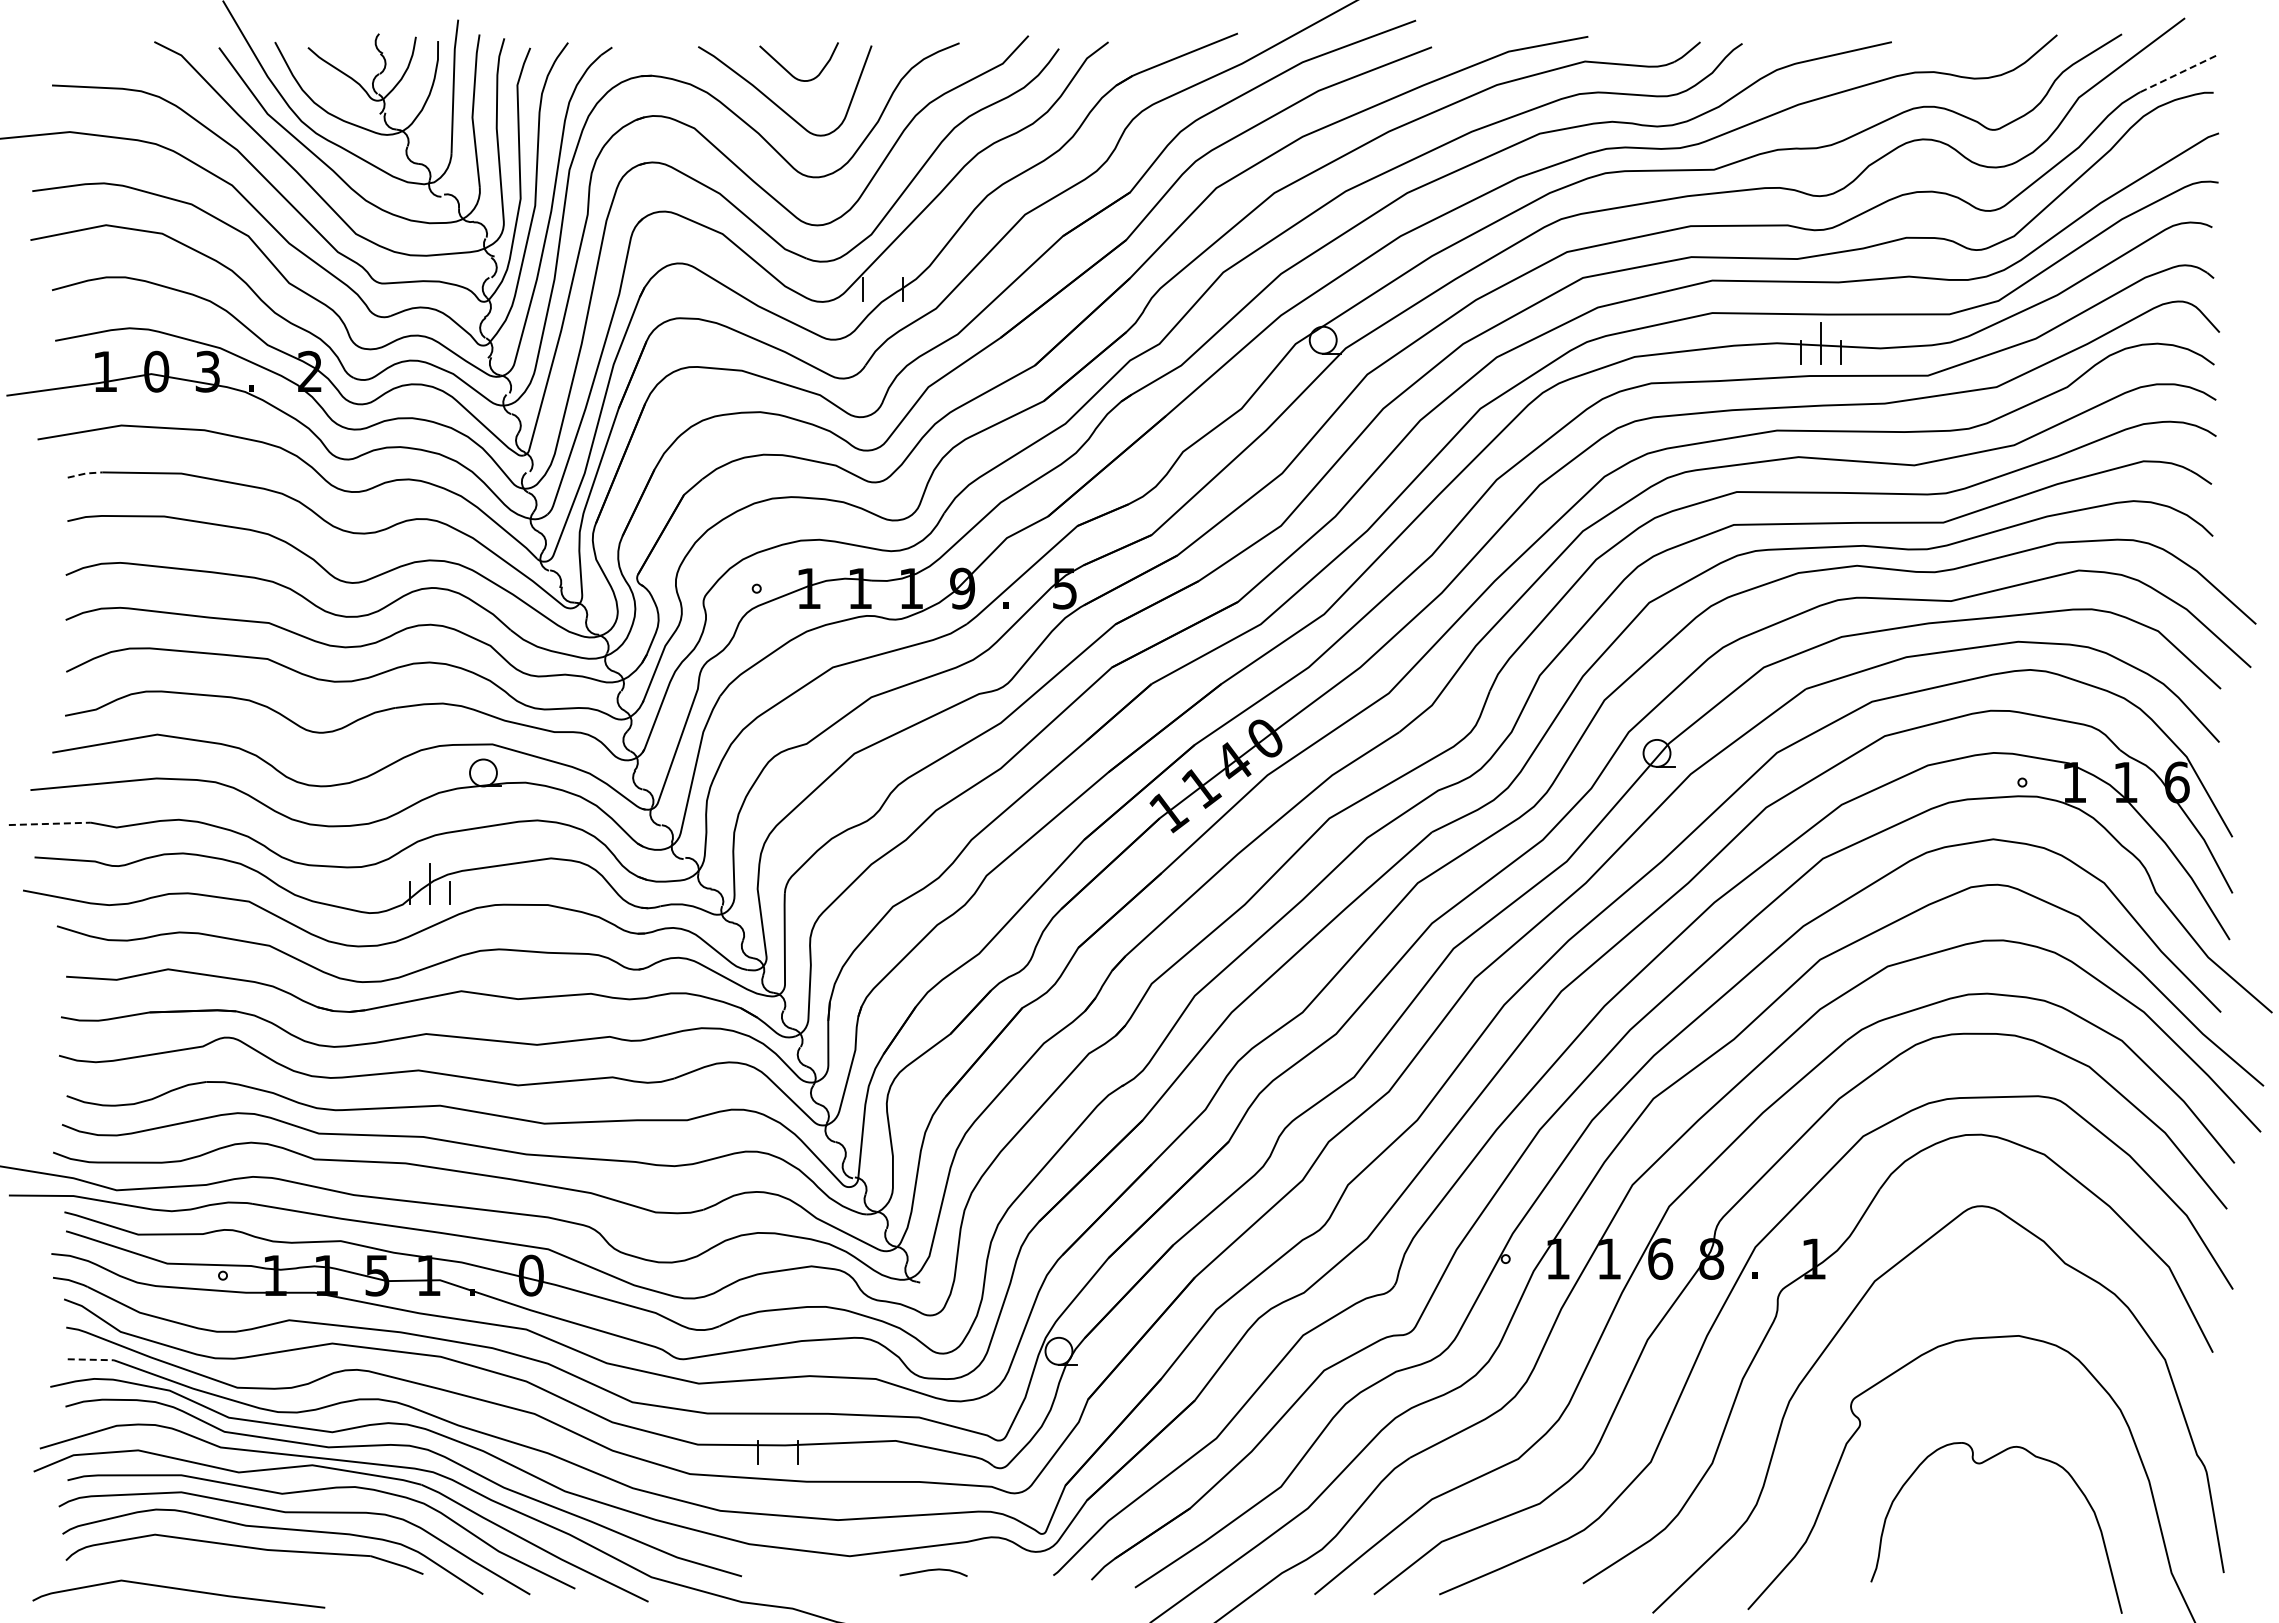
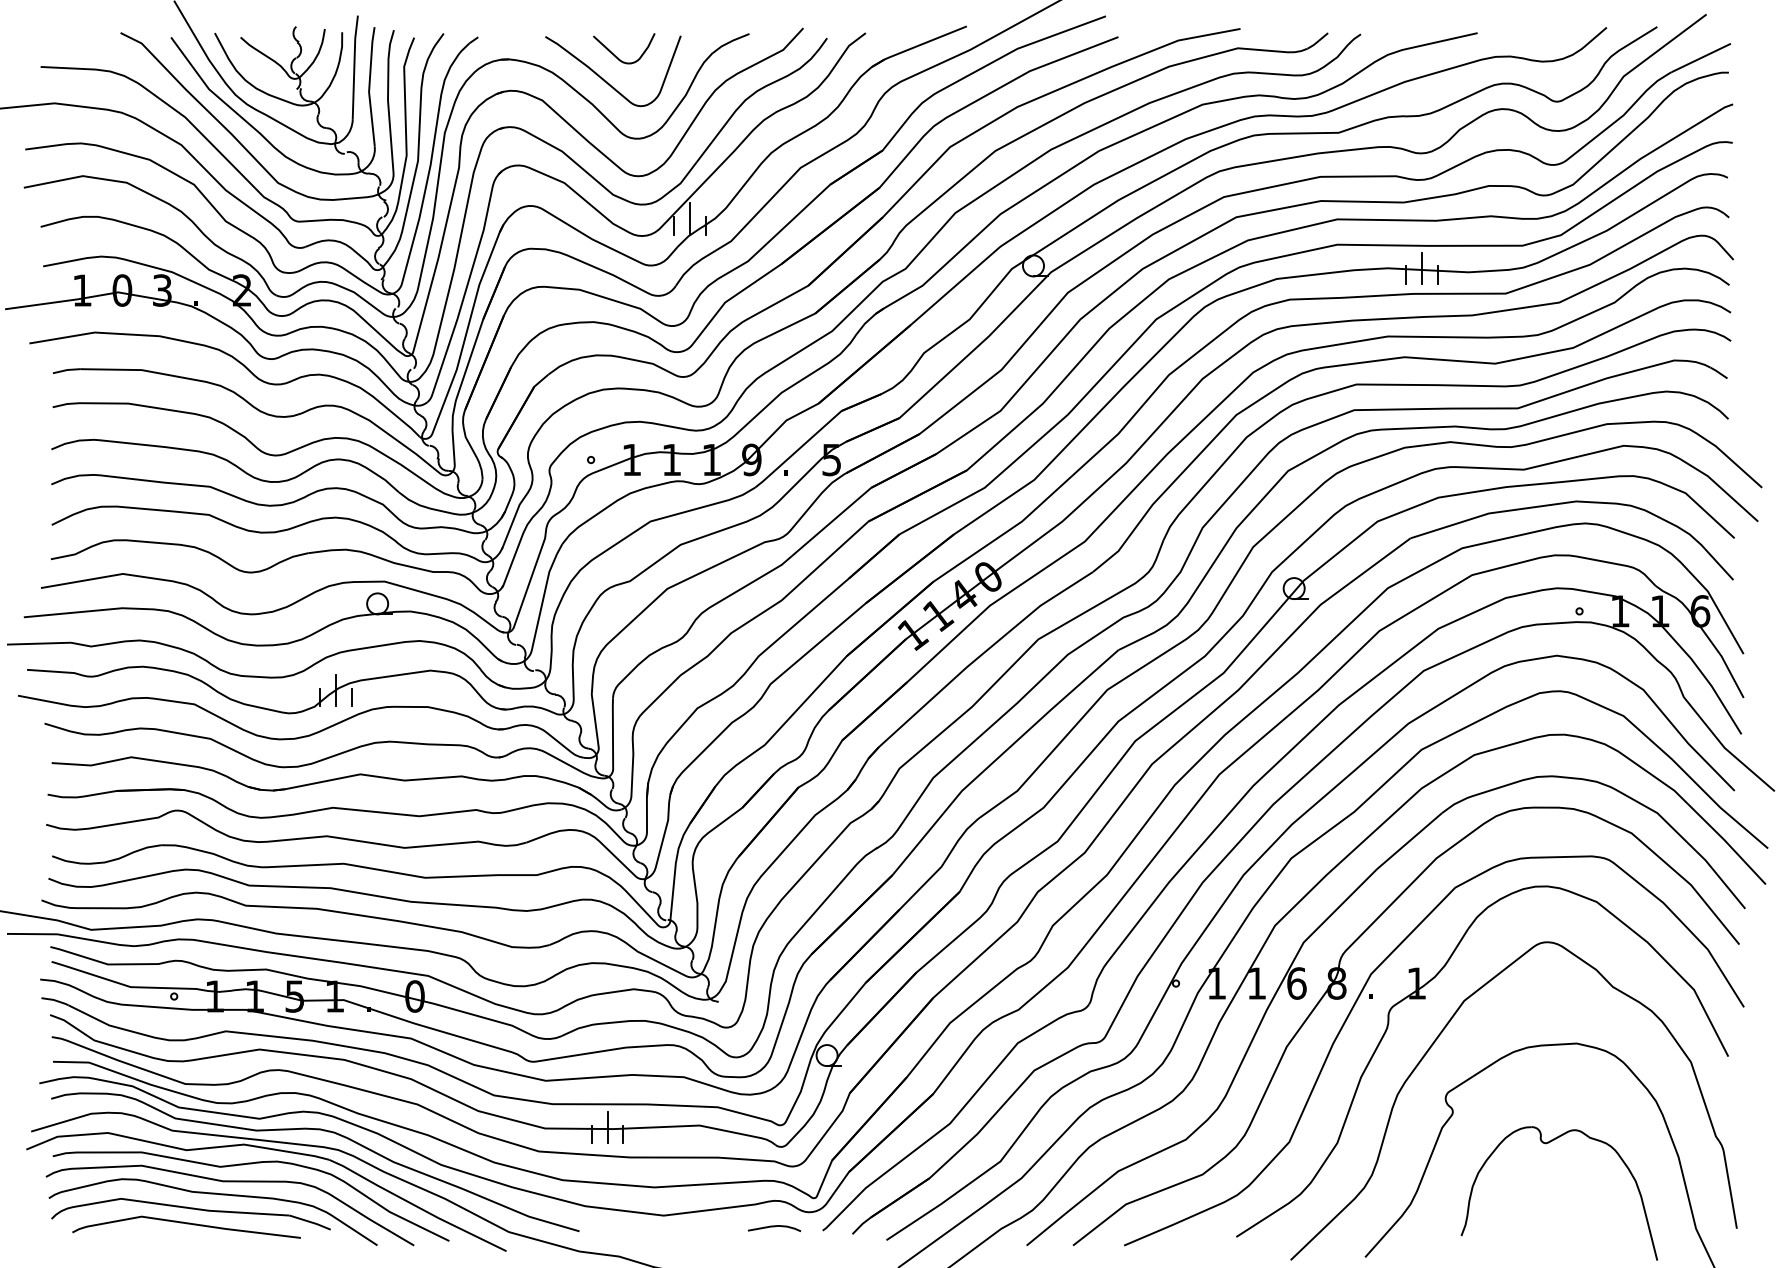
line: (2178, 73) -> (1701, 57), dashed -> solid
line: (883, 280) -> (690, 219), added
line: (86, 473) -> (67, 370), dashed -> solid
line: (49, 823) -> (38, 643), dashed -> solid
line: (91, 1359) -> (71, 1061), dashed -> solid
line: (777, 1443) -> (607, 1127), added
curve: (933, 1570) -> (774, 1226), moved
curve: (180, 1590) -> (187, 1224), moved

